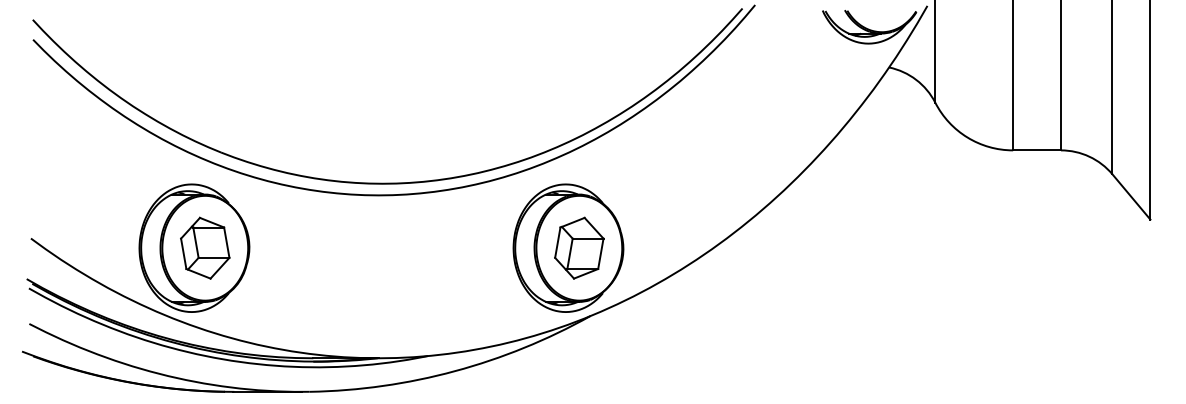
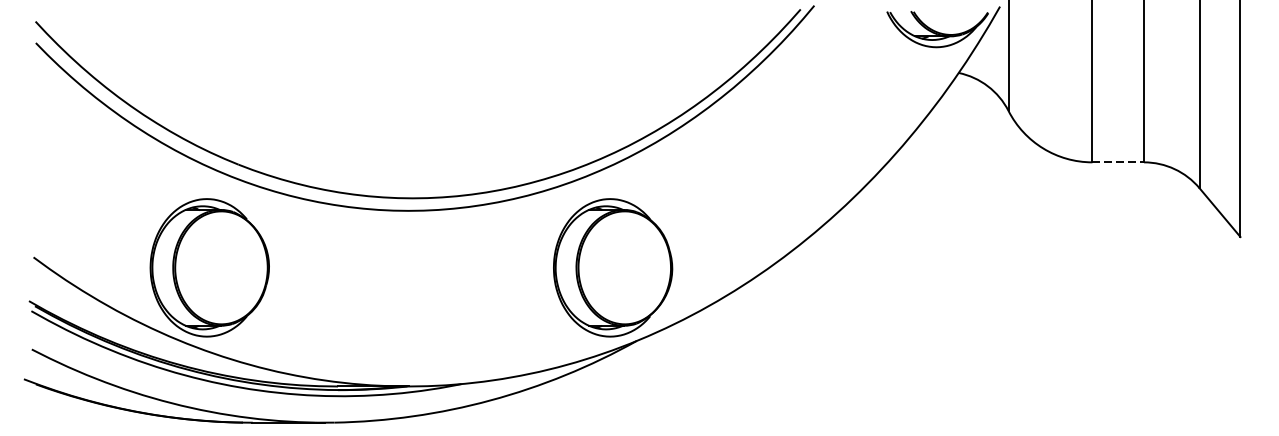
line: (1037, 150) -> (1118, 162), solid -> dashed
part: (205, 247) -> (221, 267), removed
part: (579, 247) -> (624, 267), removed

